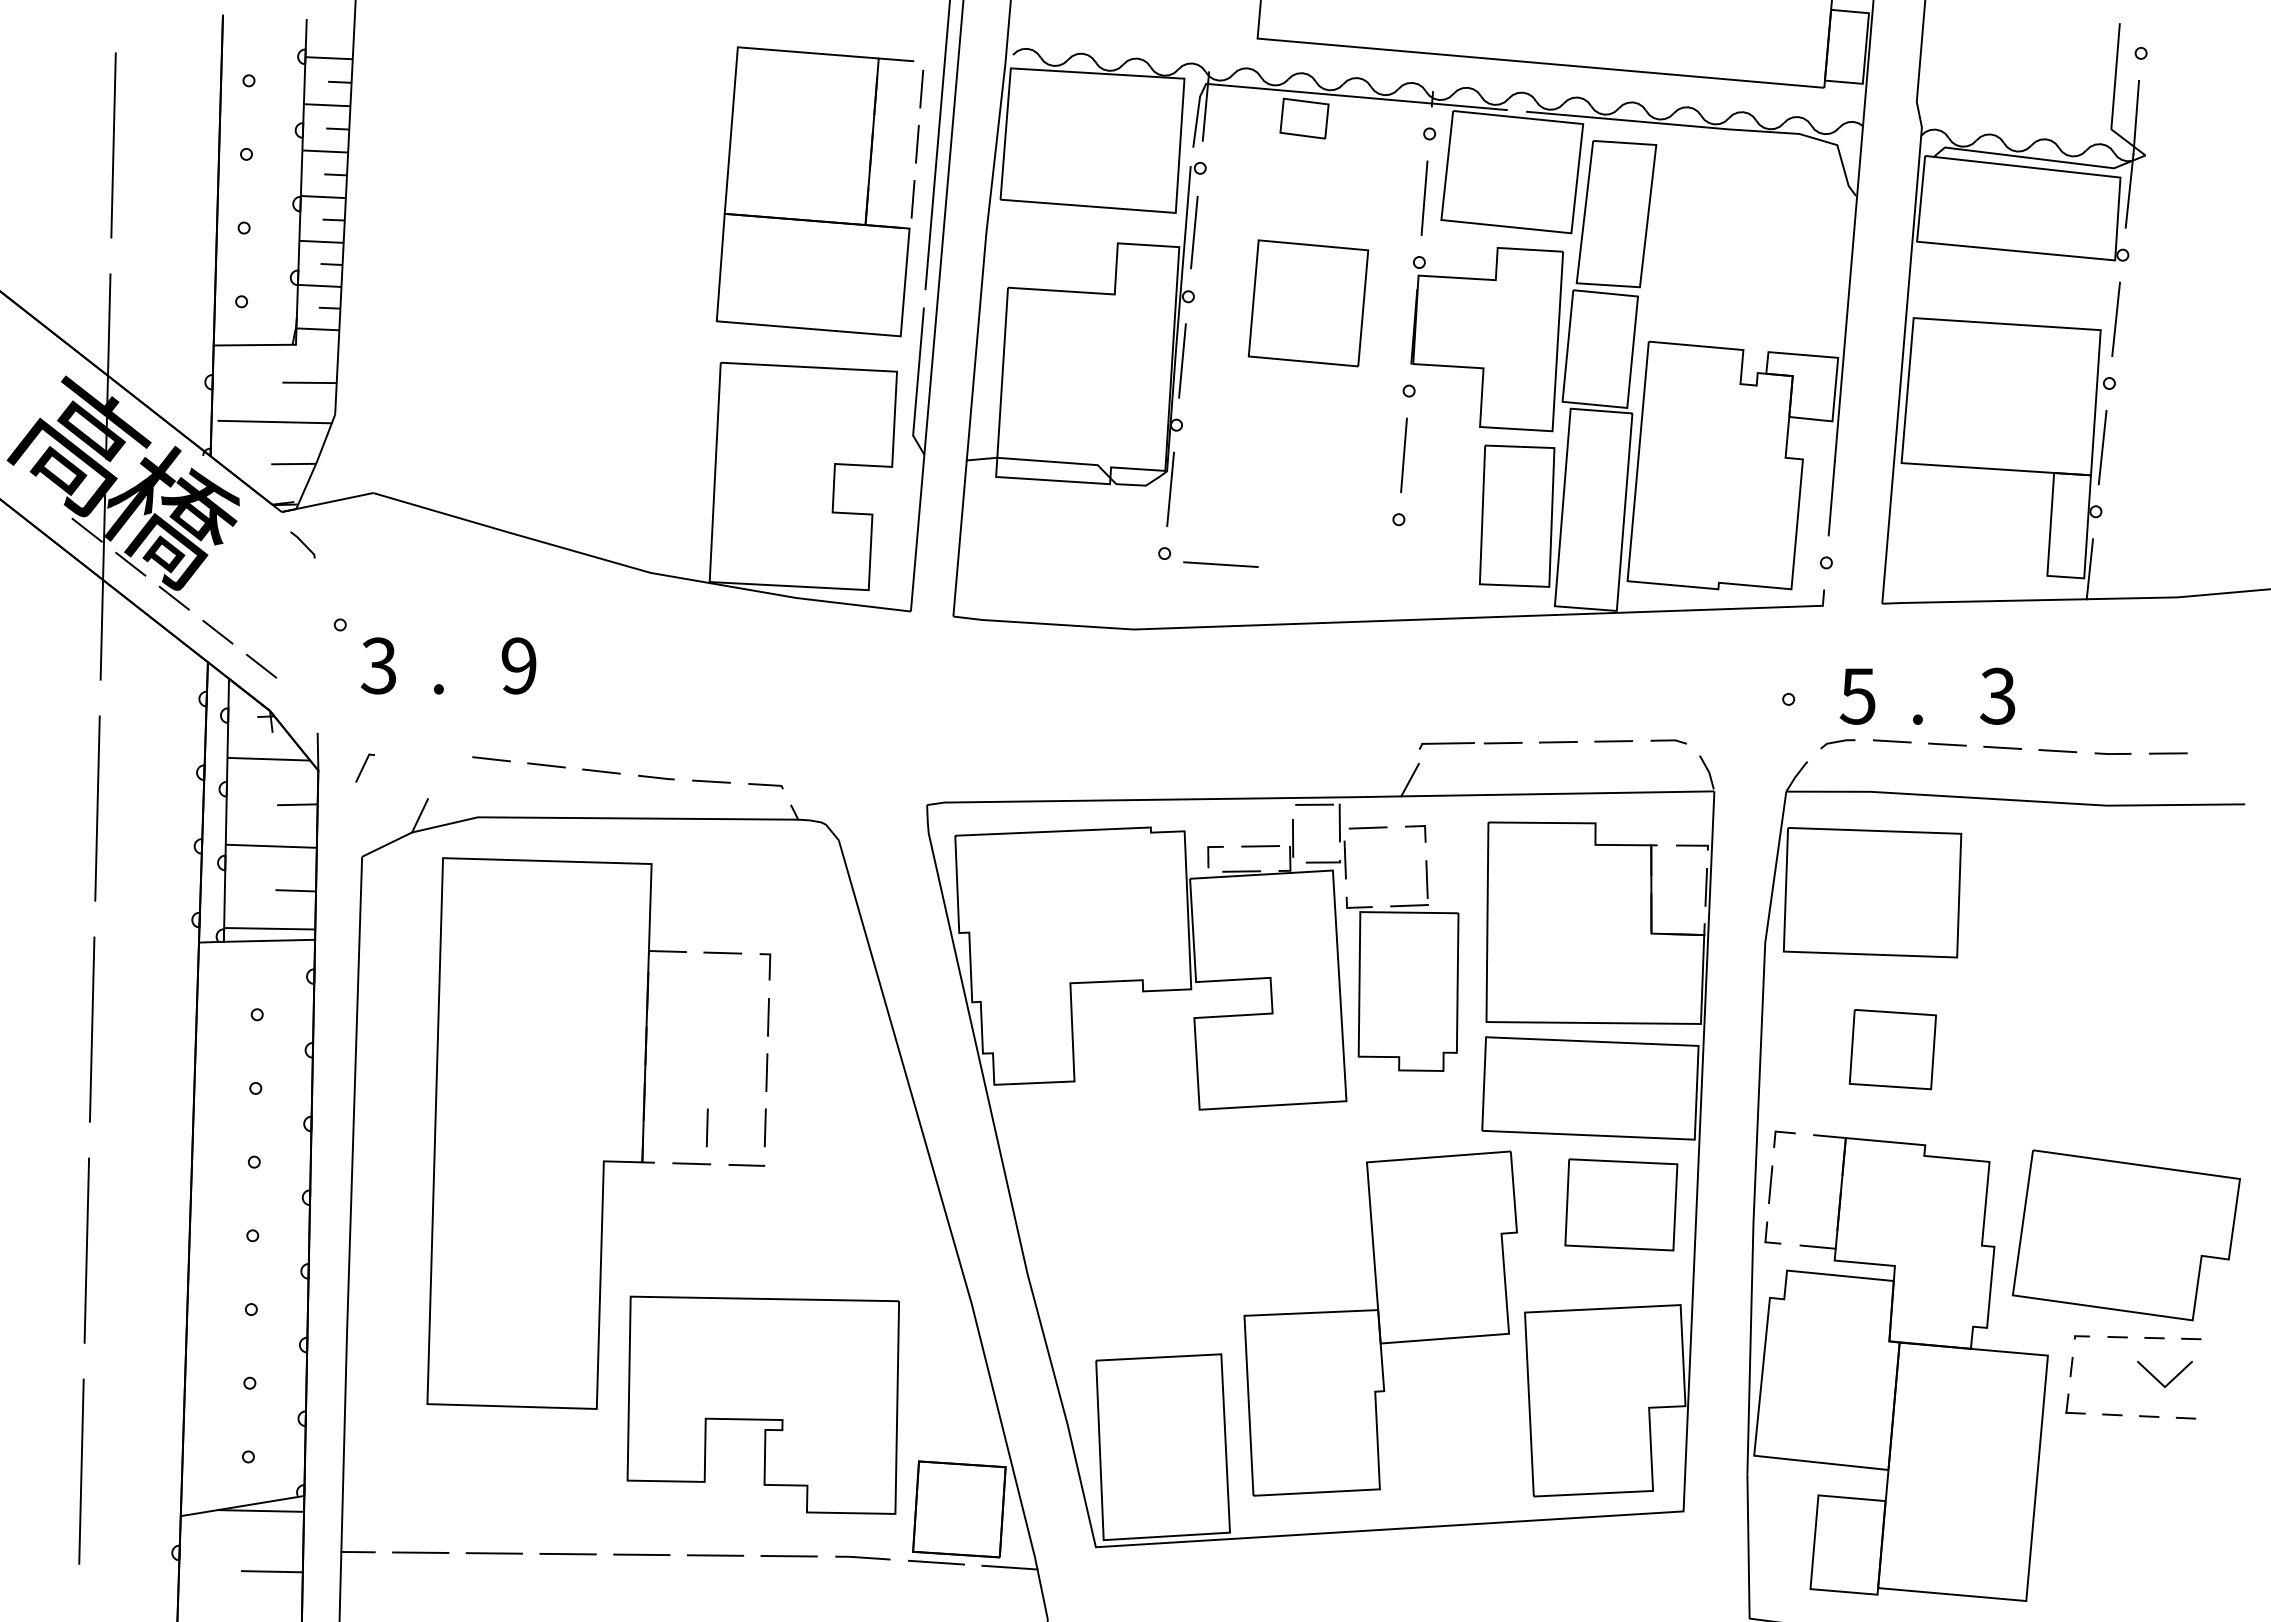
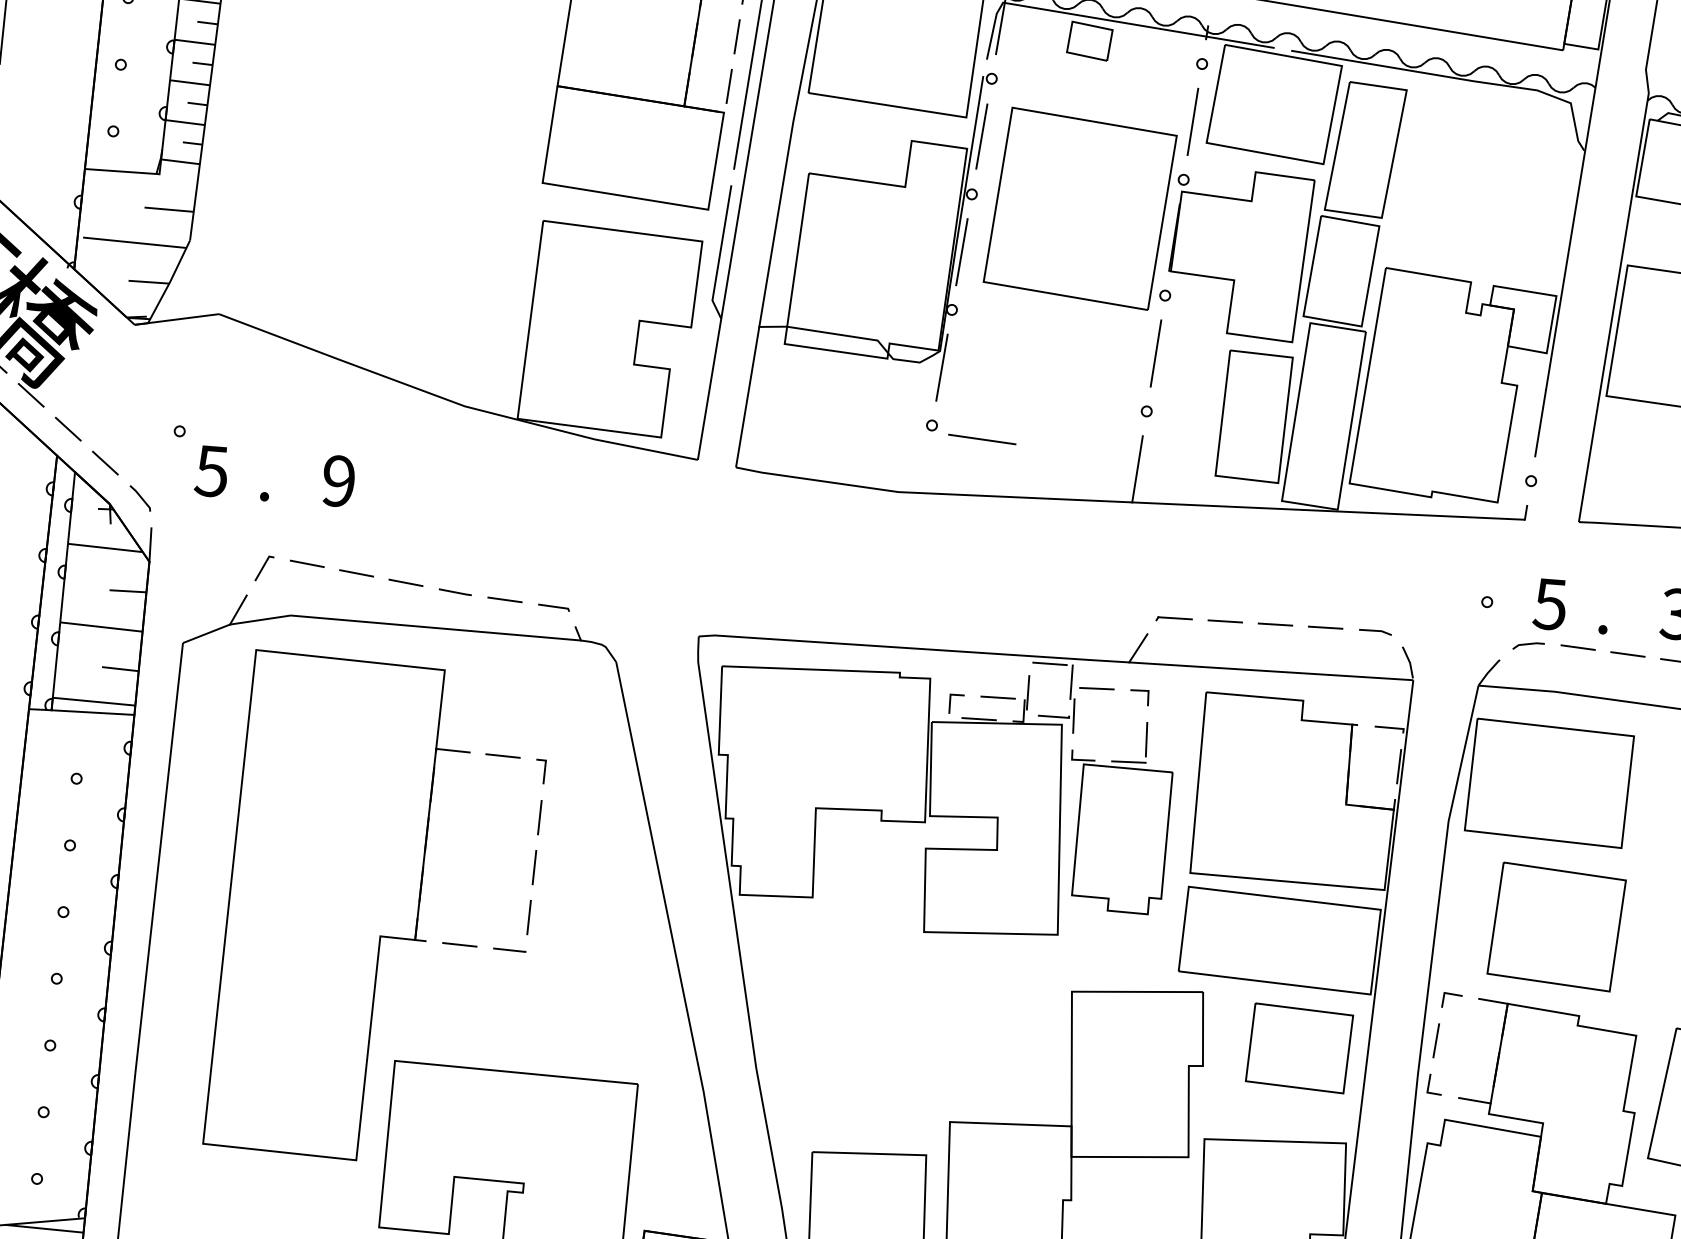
part: (1308, 303) -> (1080, 209), size x1.67
line: (302, 543) -> (140, 497), moved
line: (1393, 583) -> (1137, 468), added
text: (378, 665) -> (211, 470), 3 -> 5
part: (1446, 745) -> (1173, 619), size x0.71
line: (364, 767) -> (264, 567), moved
part: (1892, 1049) -> (1556, 926), size x1.67
line: (706, 1127) -> (475, 912), removed

